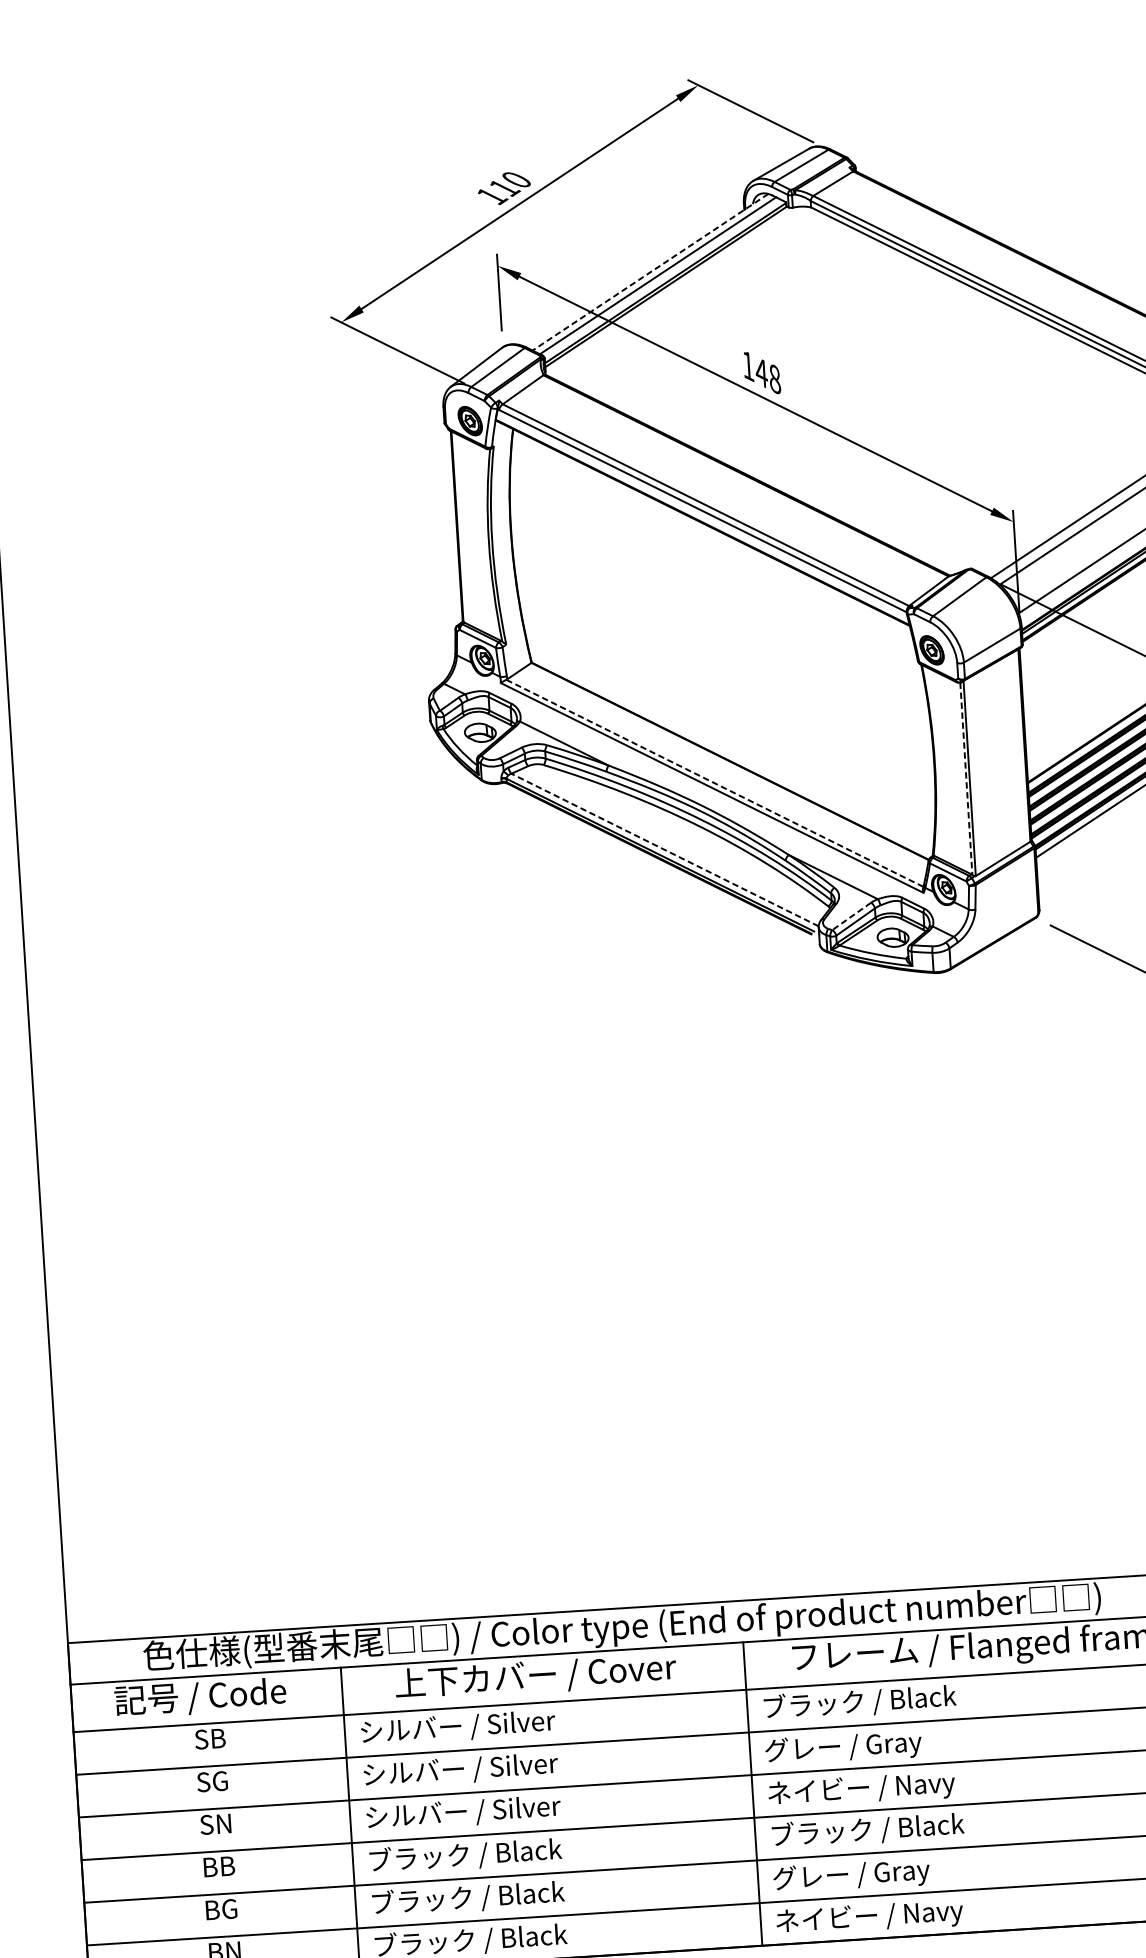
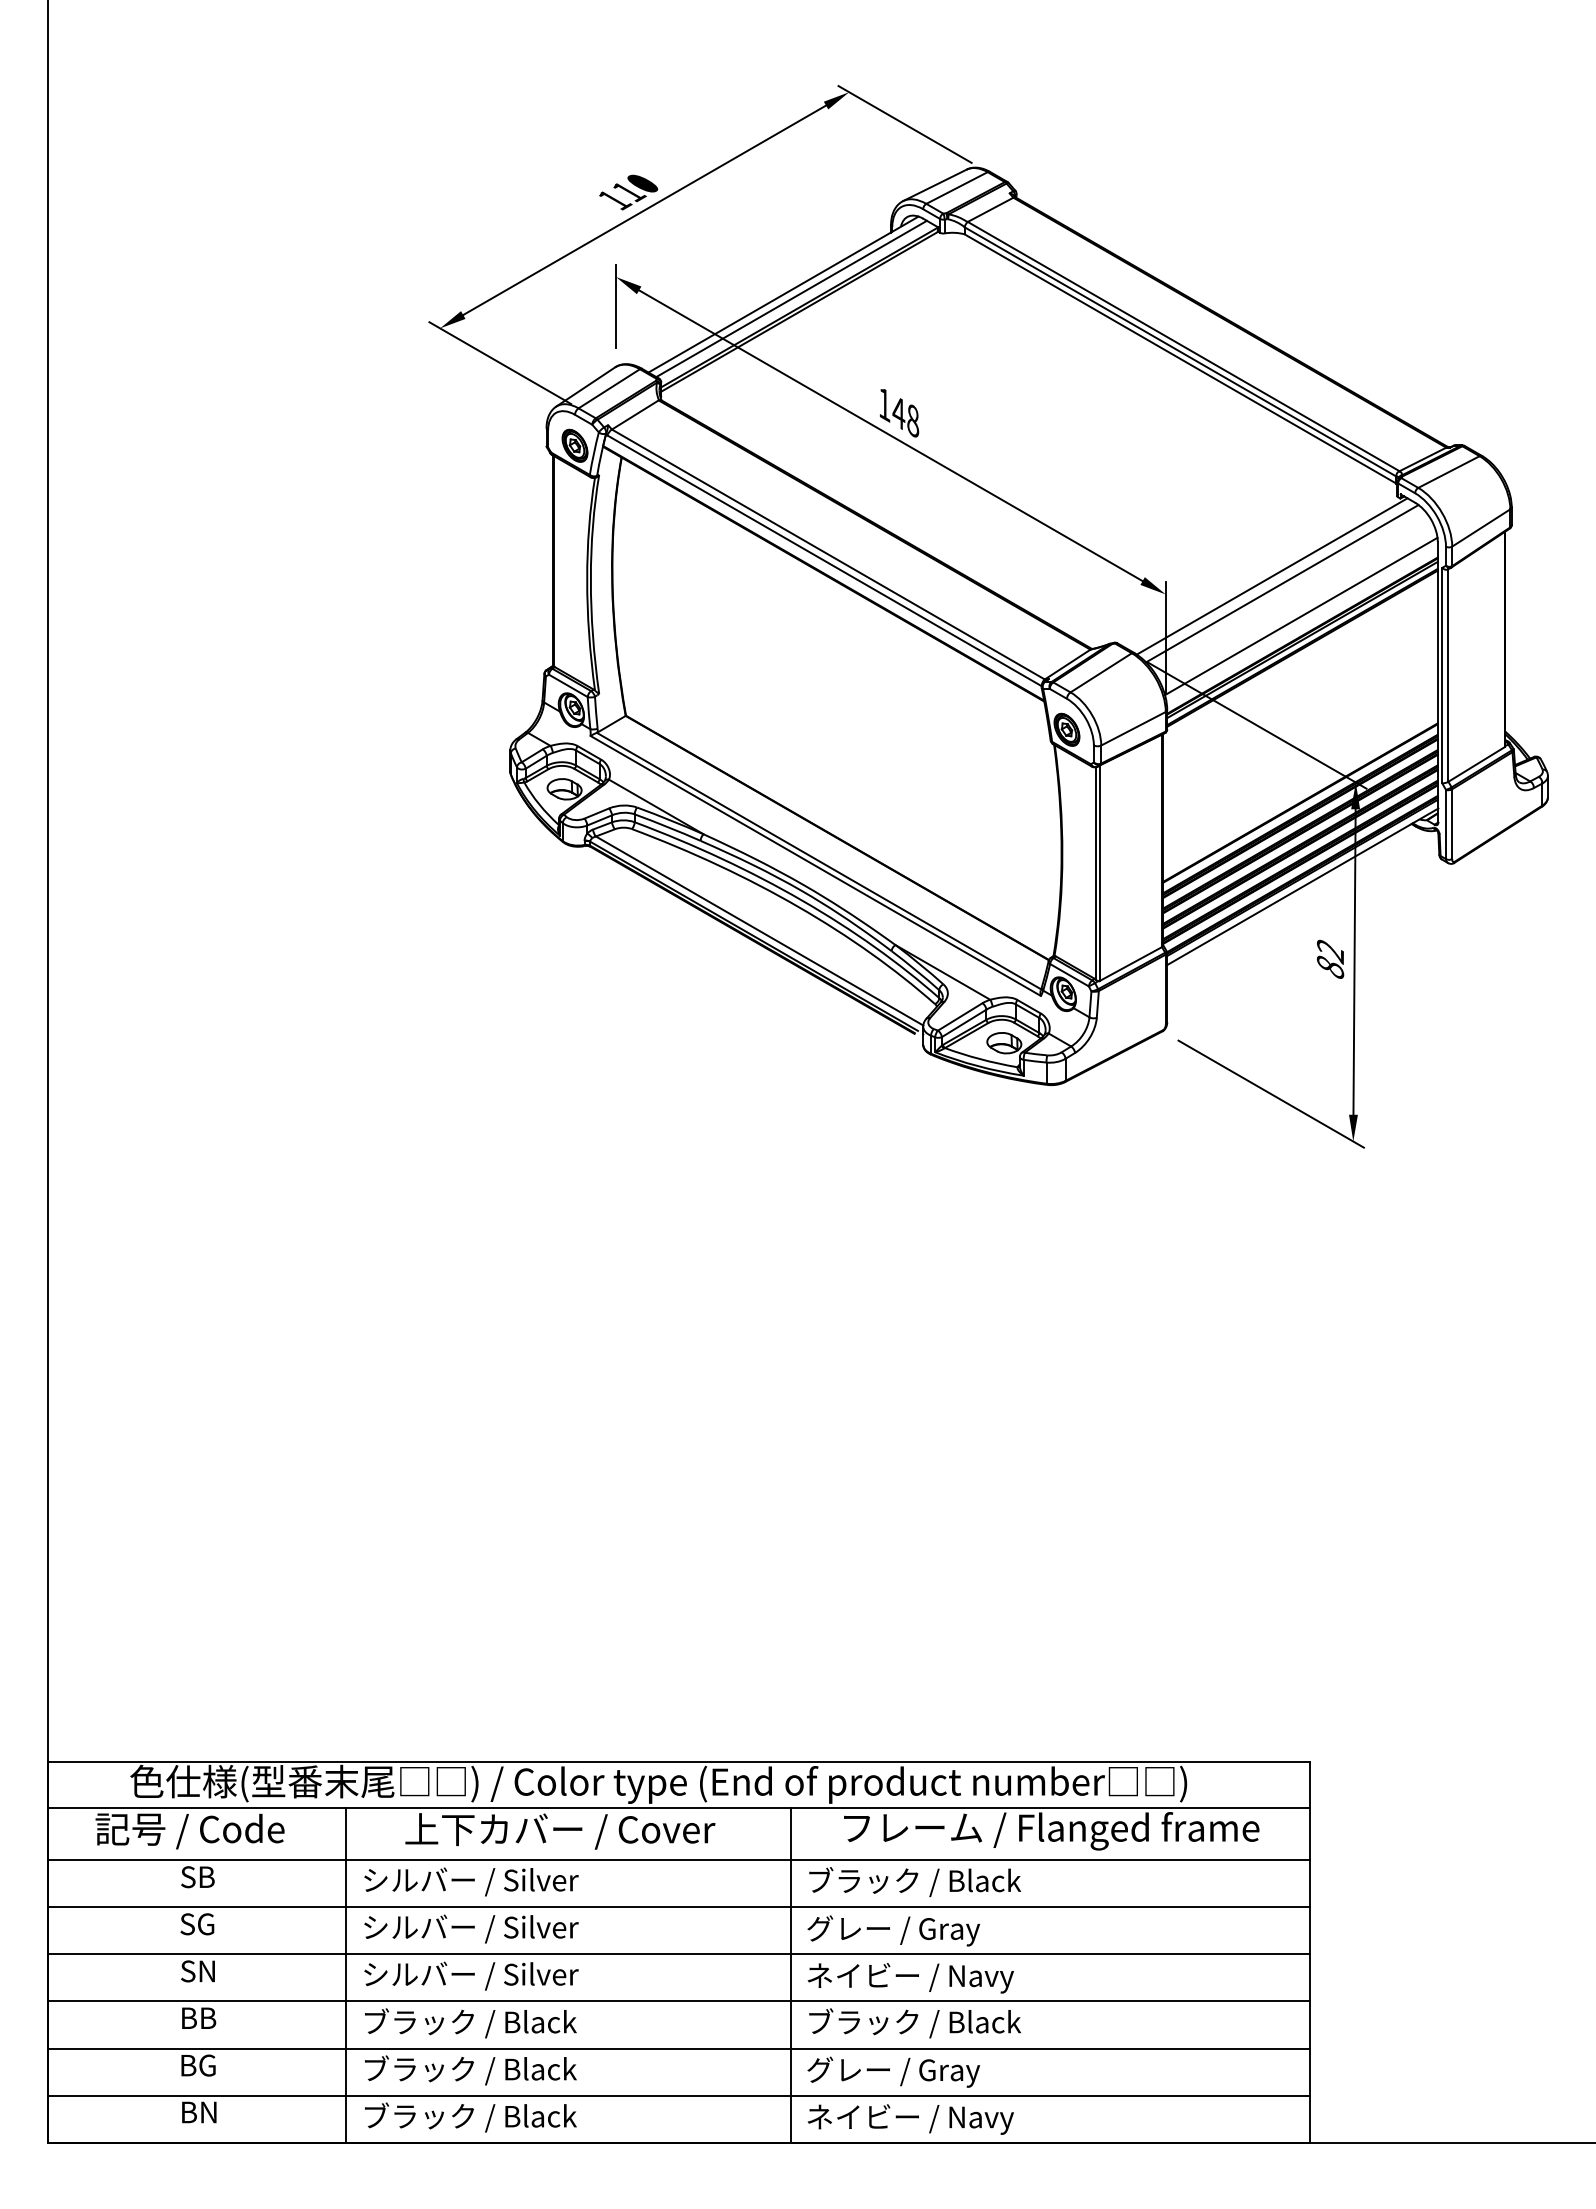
line: (650, 272) -> (783, 294), dashed -> solid
line: (966, 778) -> (1095, 873), dashed -> solid
line: (715, 783) -> (819, 861), dashed -> solid
line: (664, 849) -> (759, 930), dashed -> solid
line: (851, 917) -> (959, 1017), dashed -> solid

